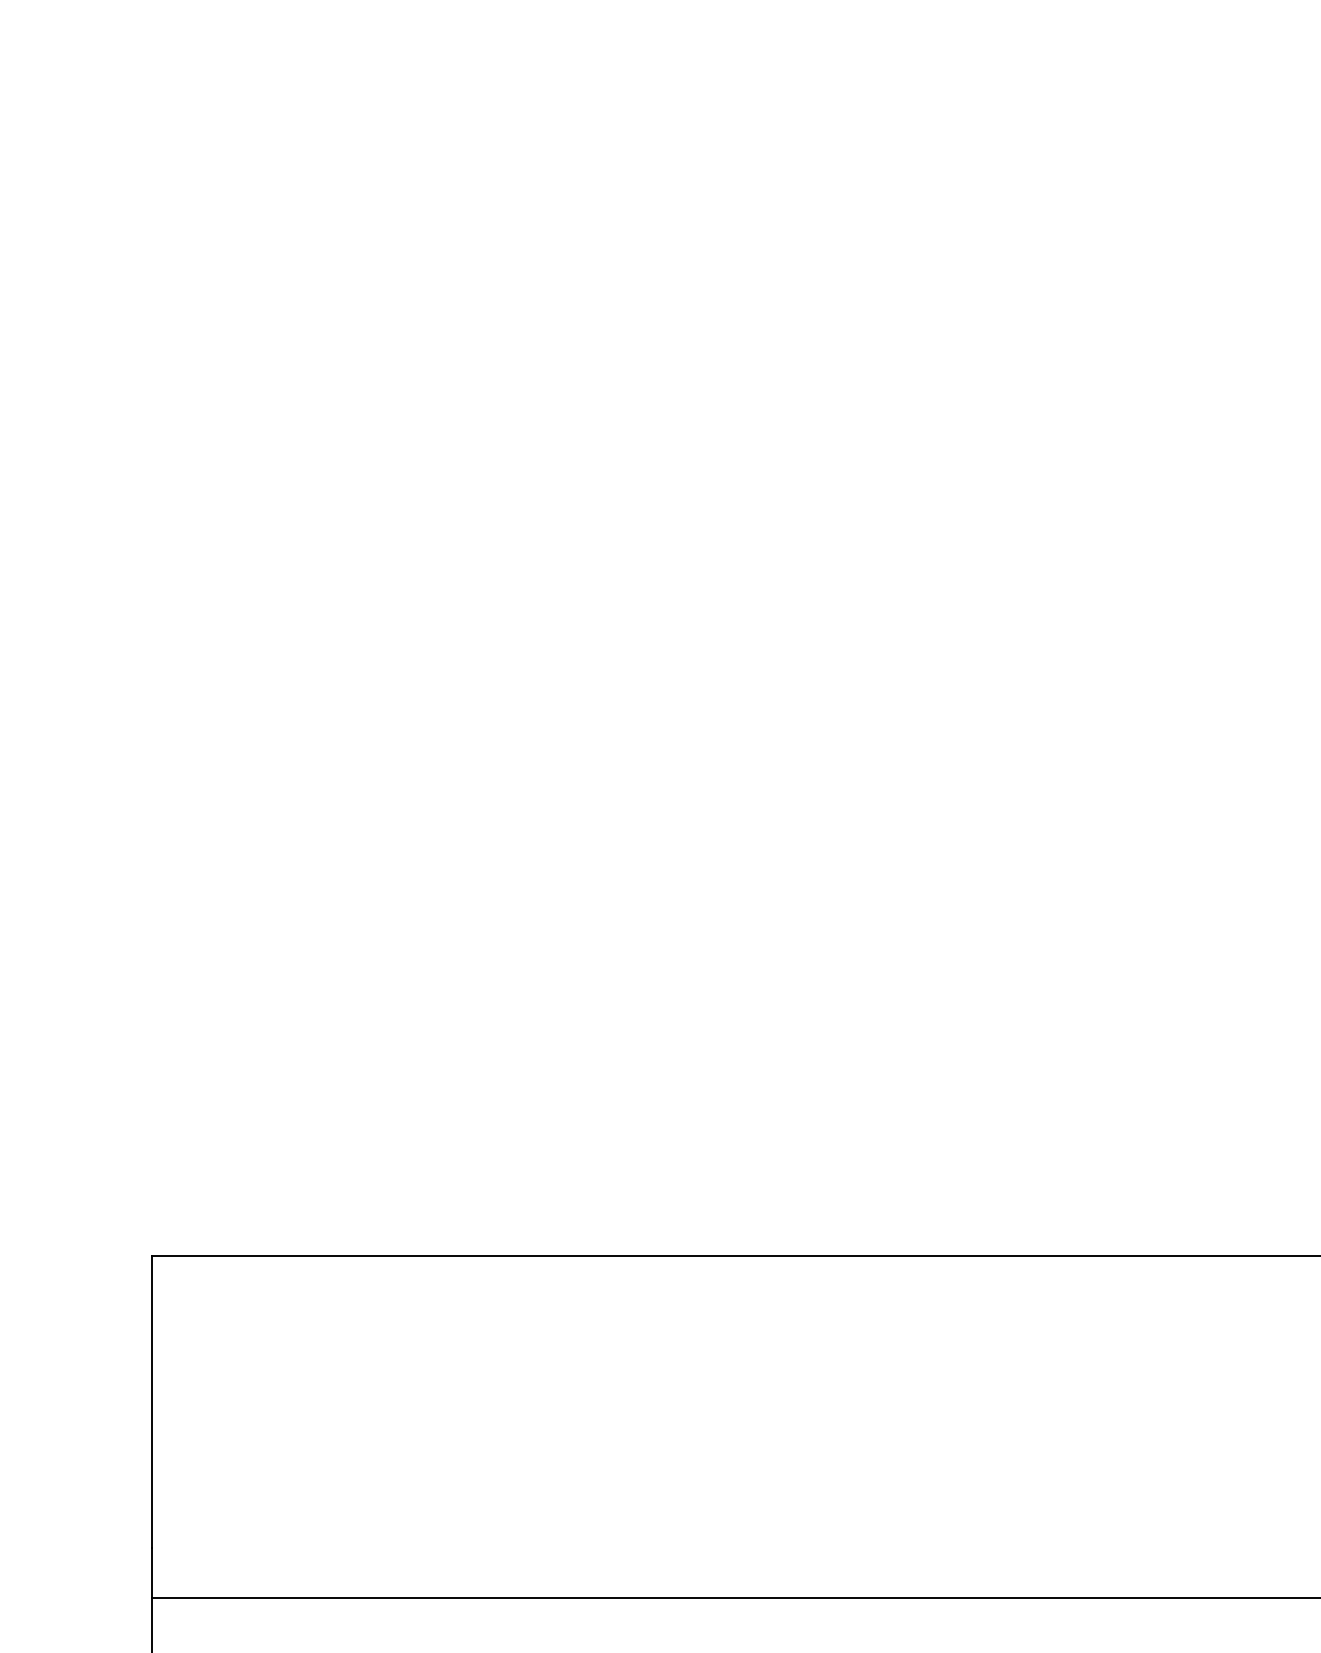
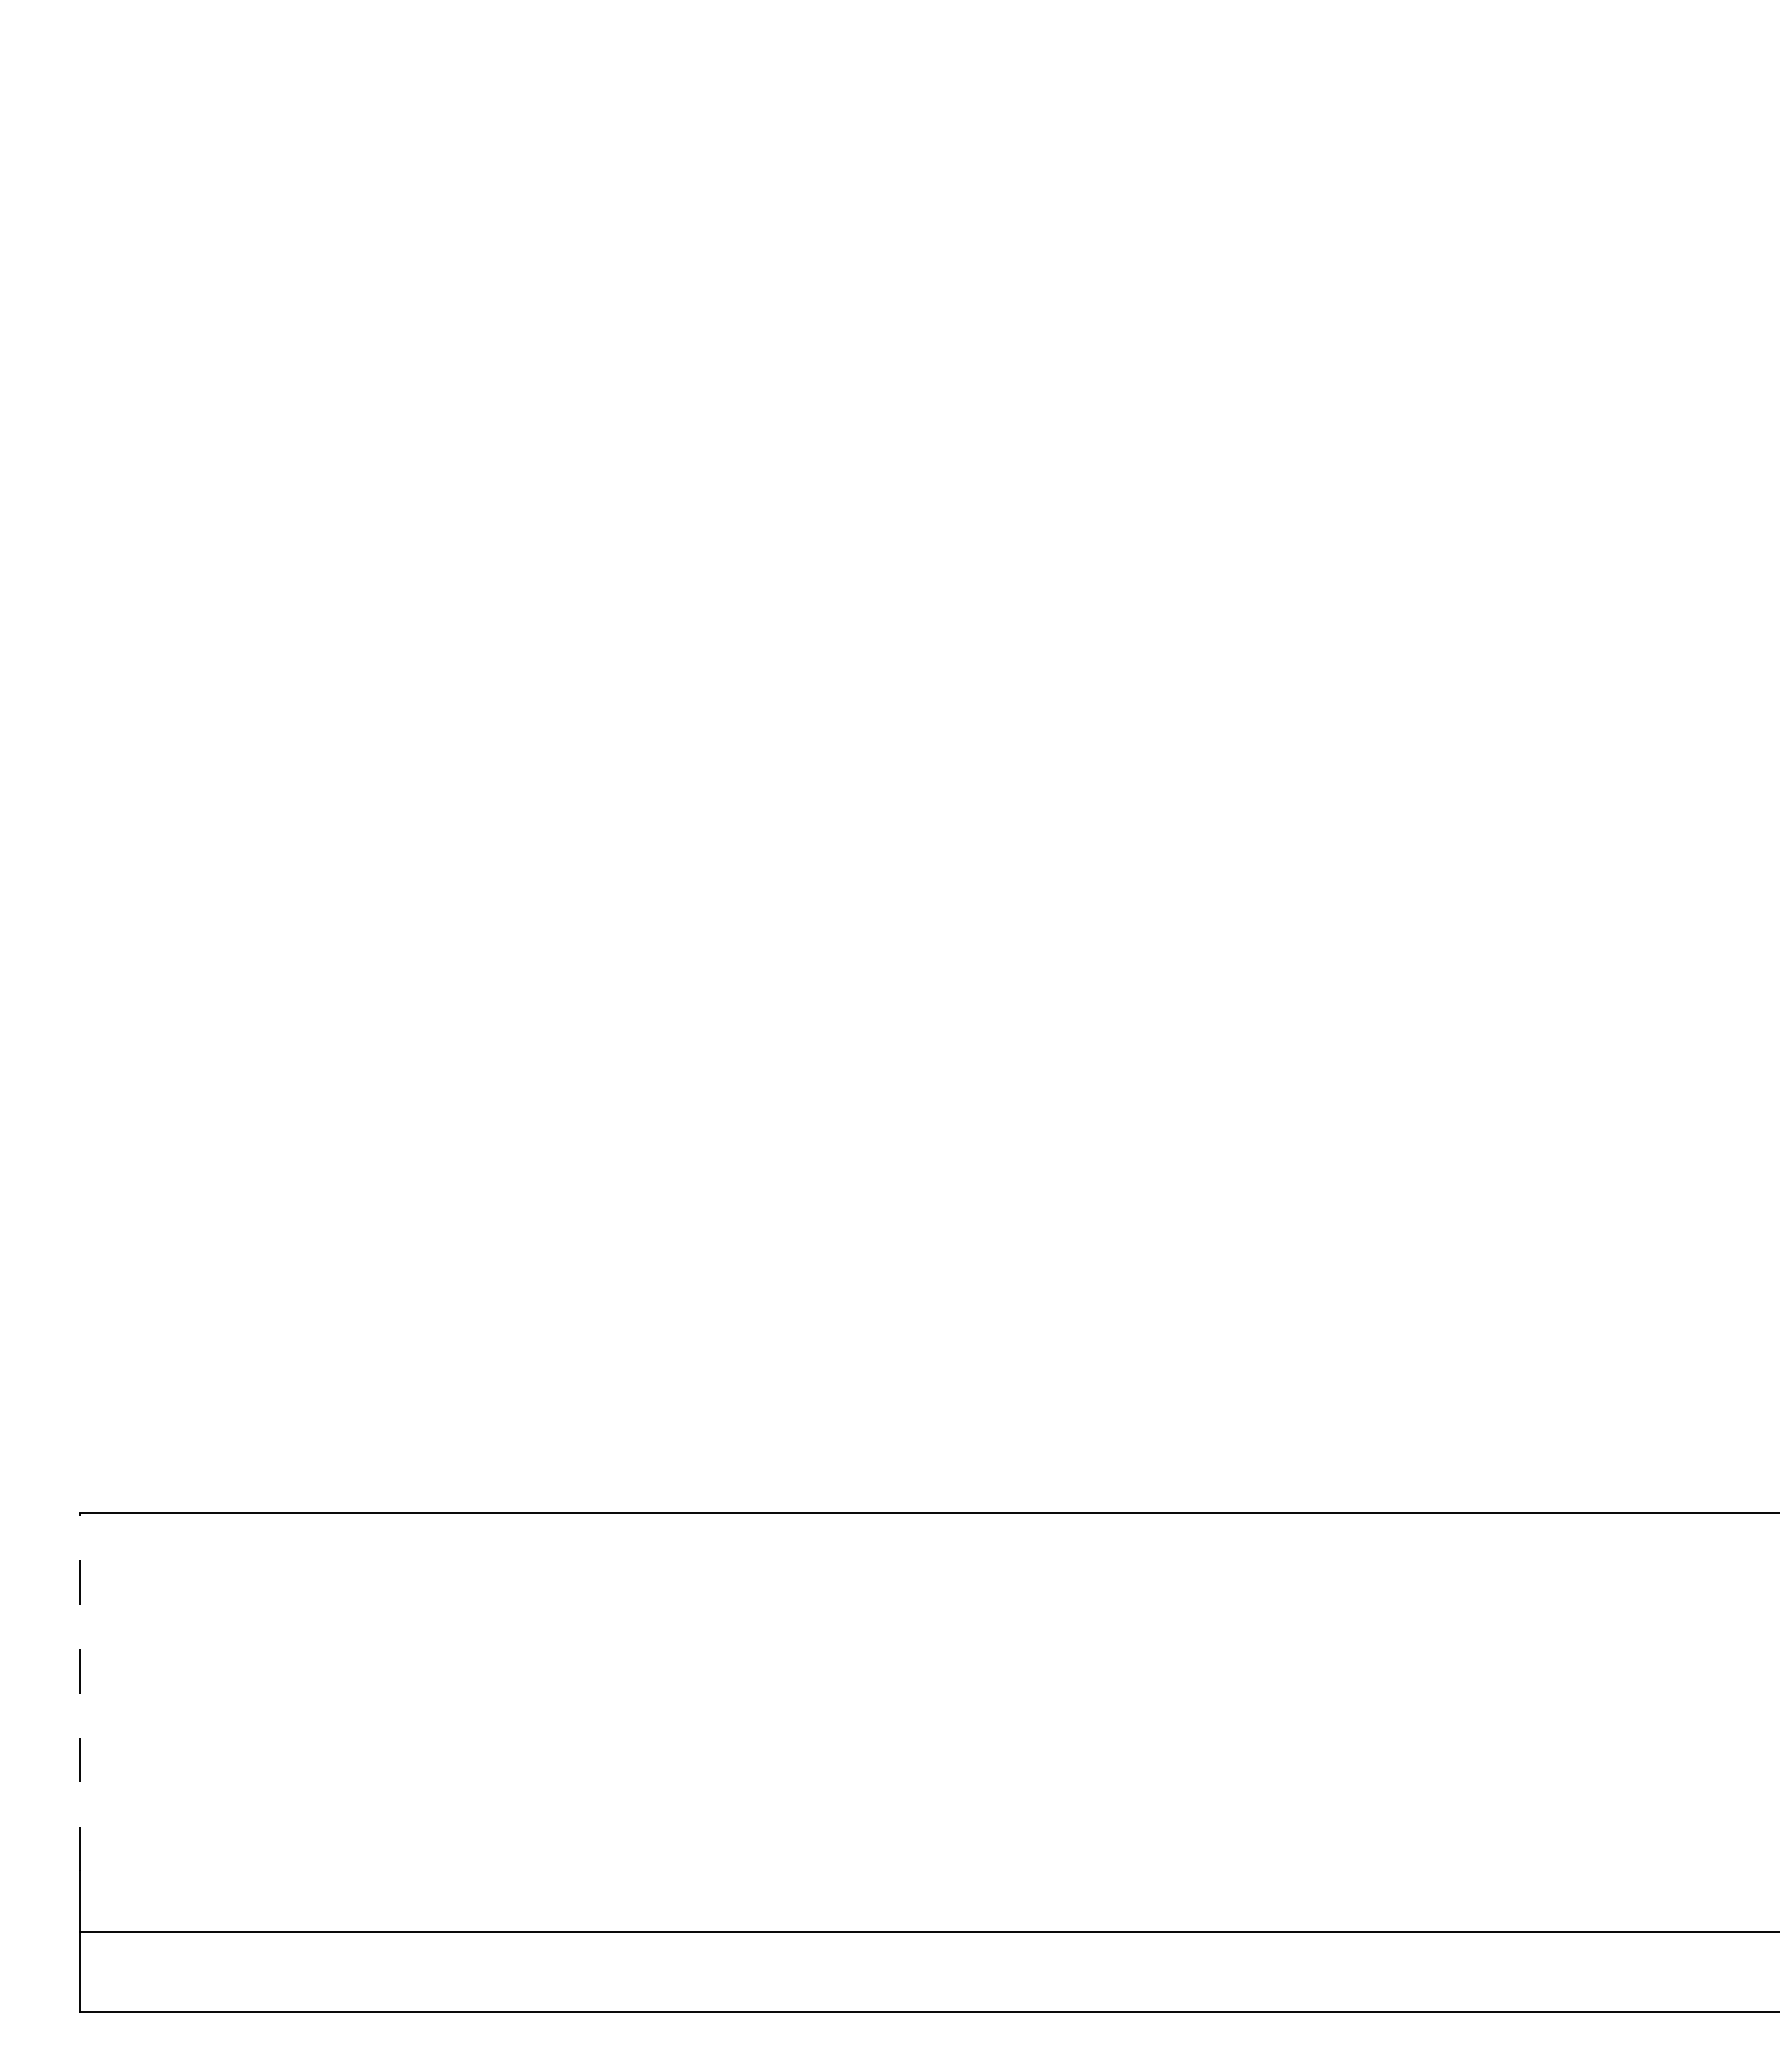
line: (151, 1401) -> (79, 1691), solid -> dashed

